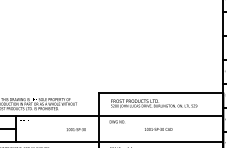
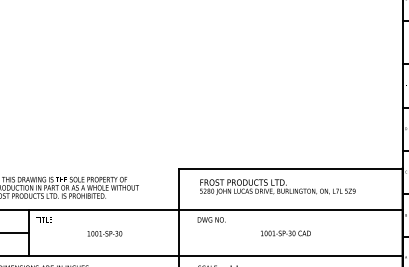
text: (75, 129) -> (103, 233), moved

